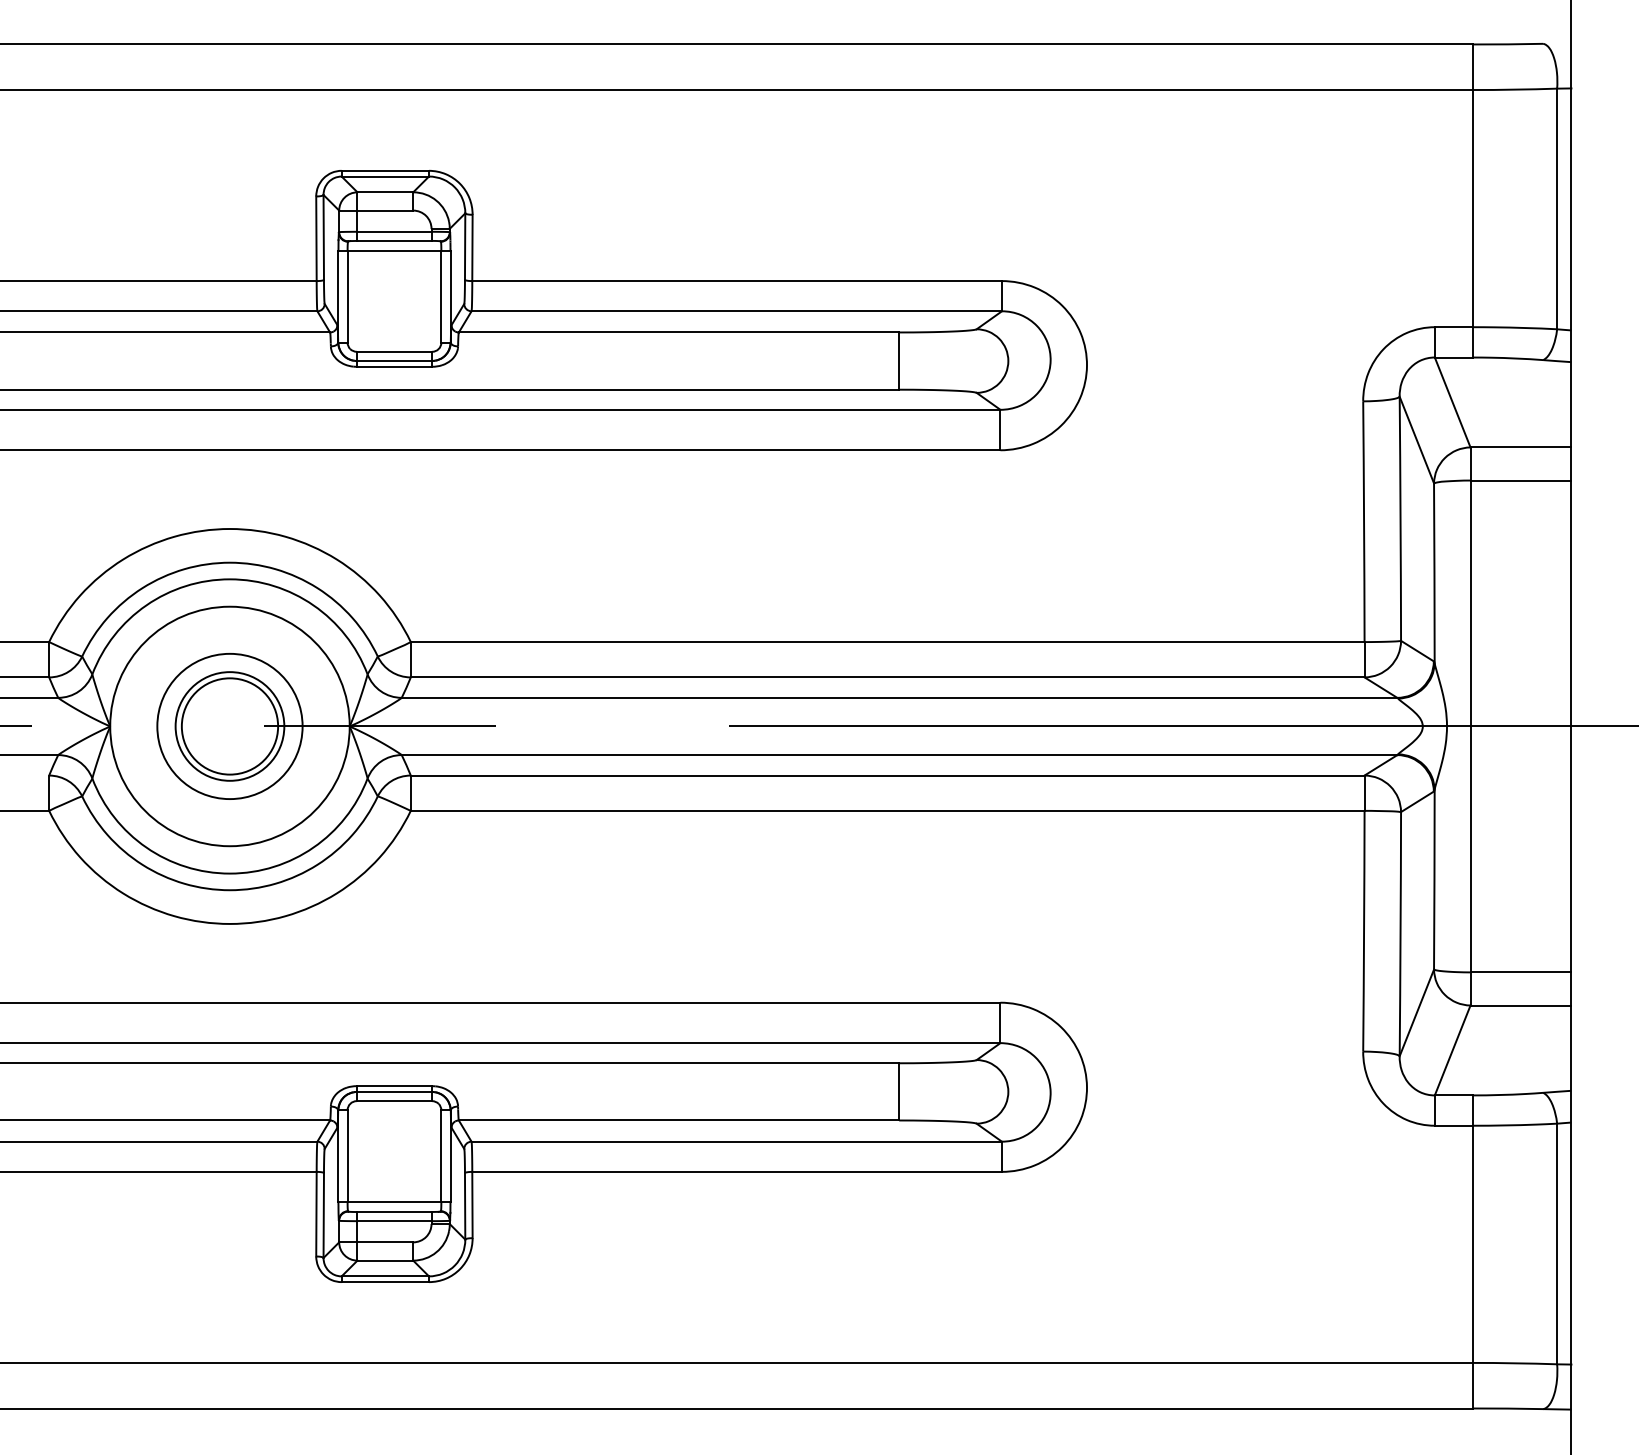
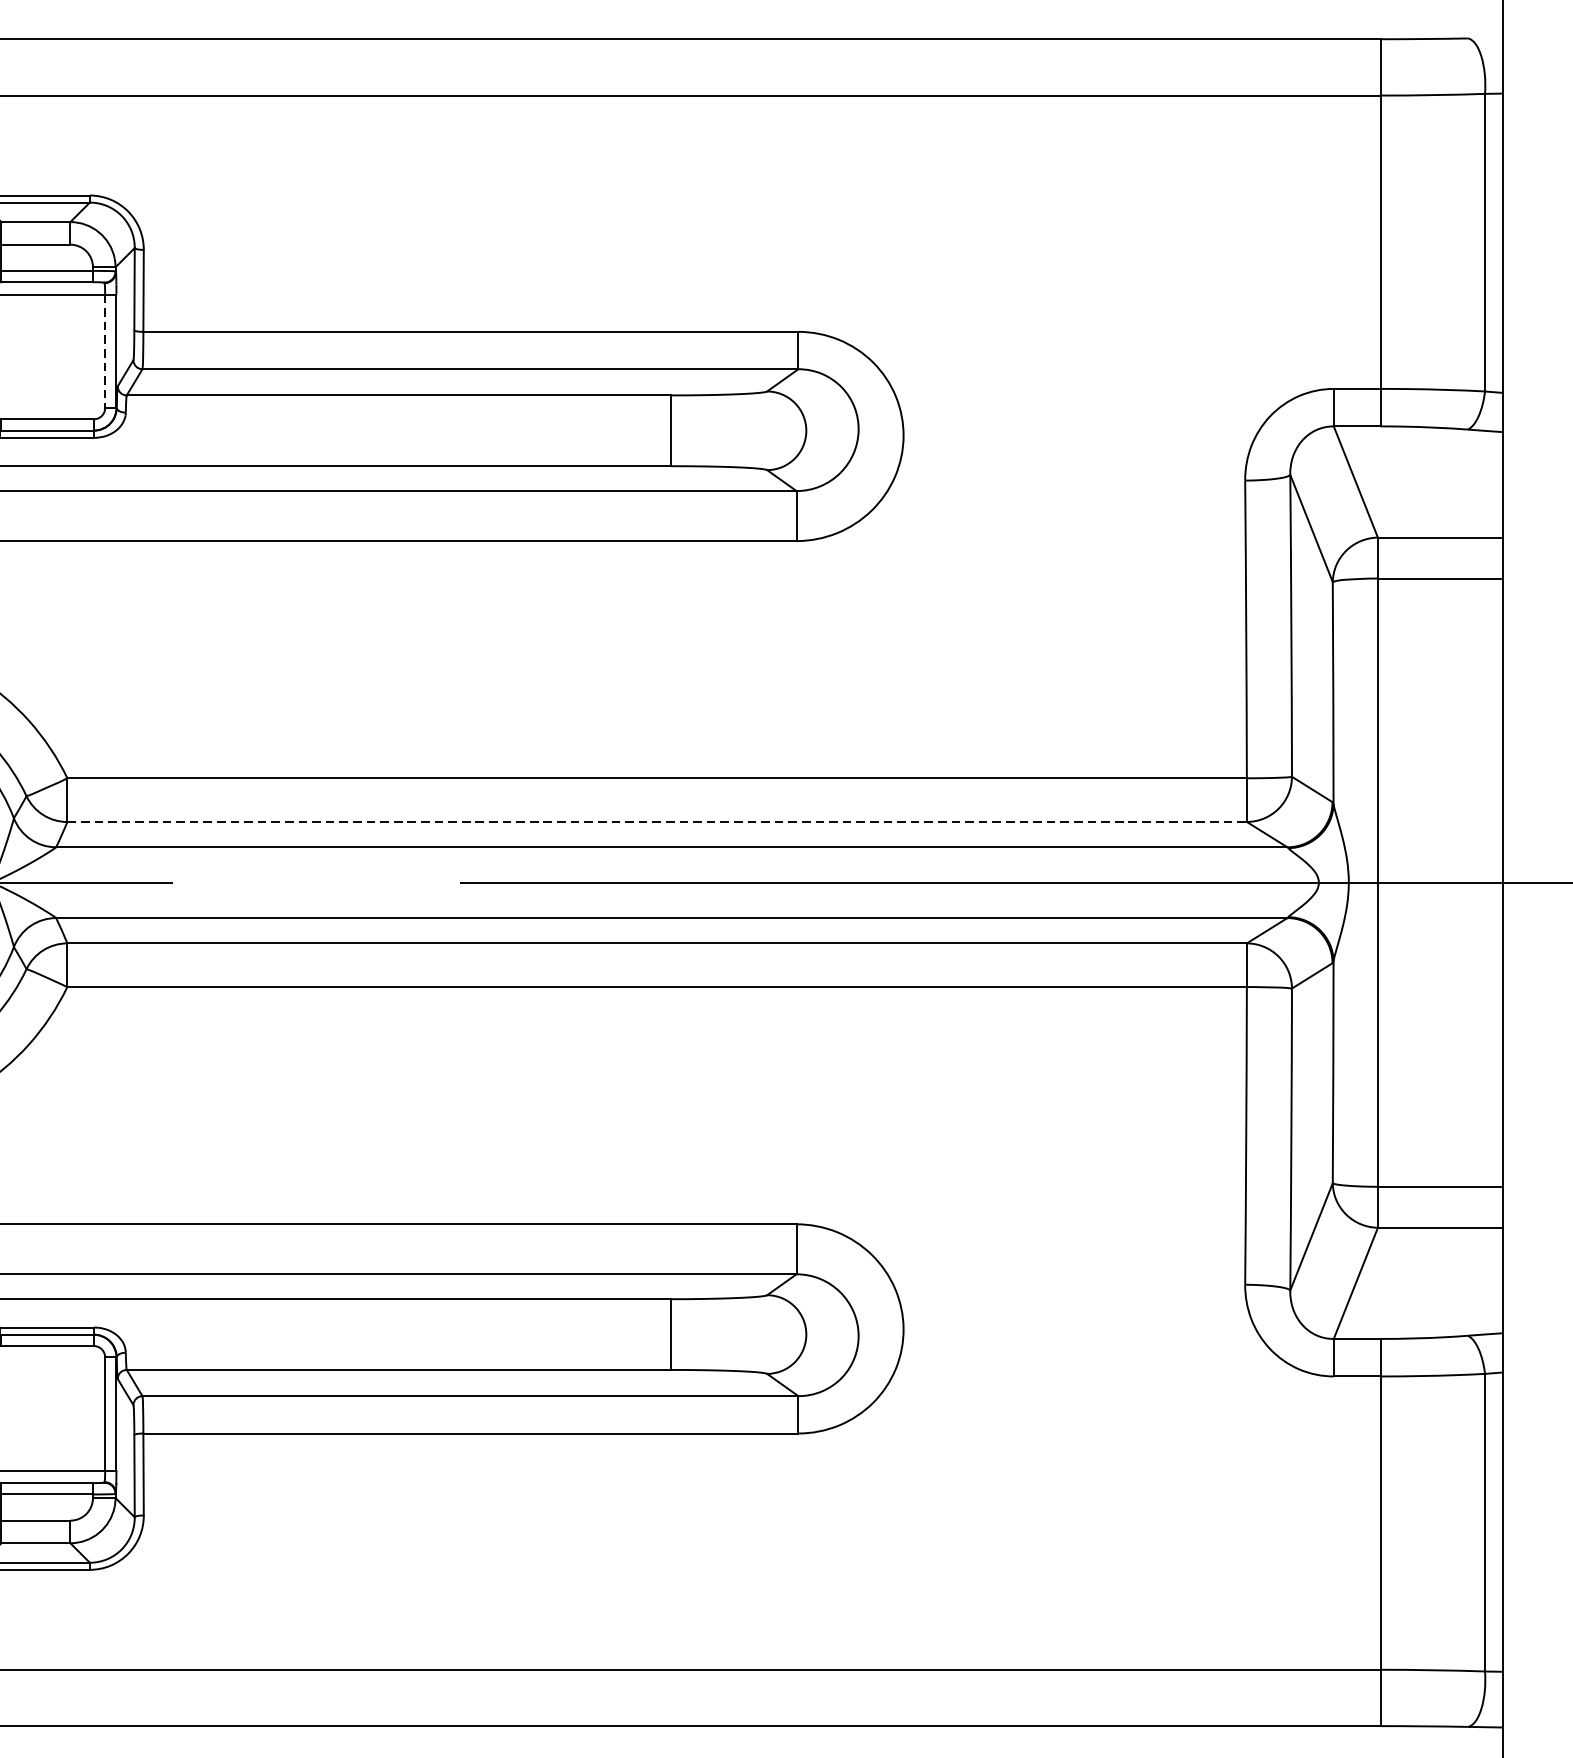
line: (441, 296) -> (105, 350), solid -> dashed
line: (887, 677) -> (656, 822), solid -> dashed

